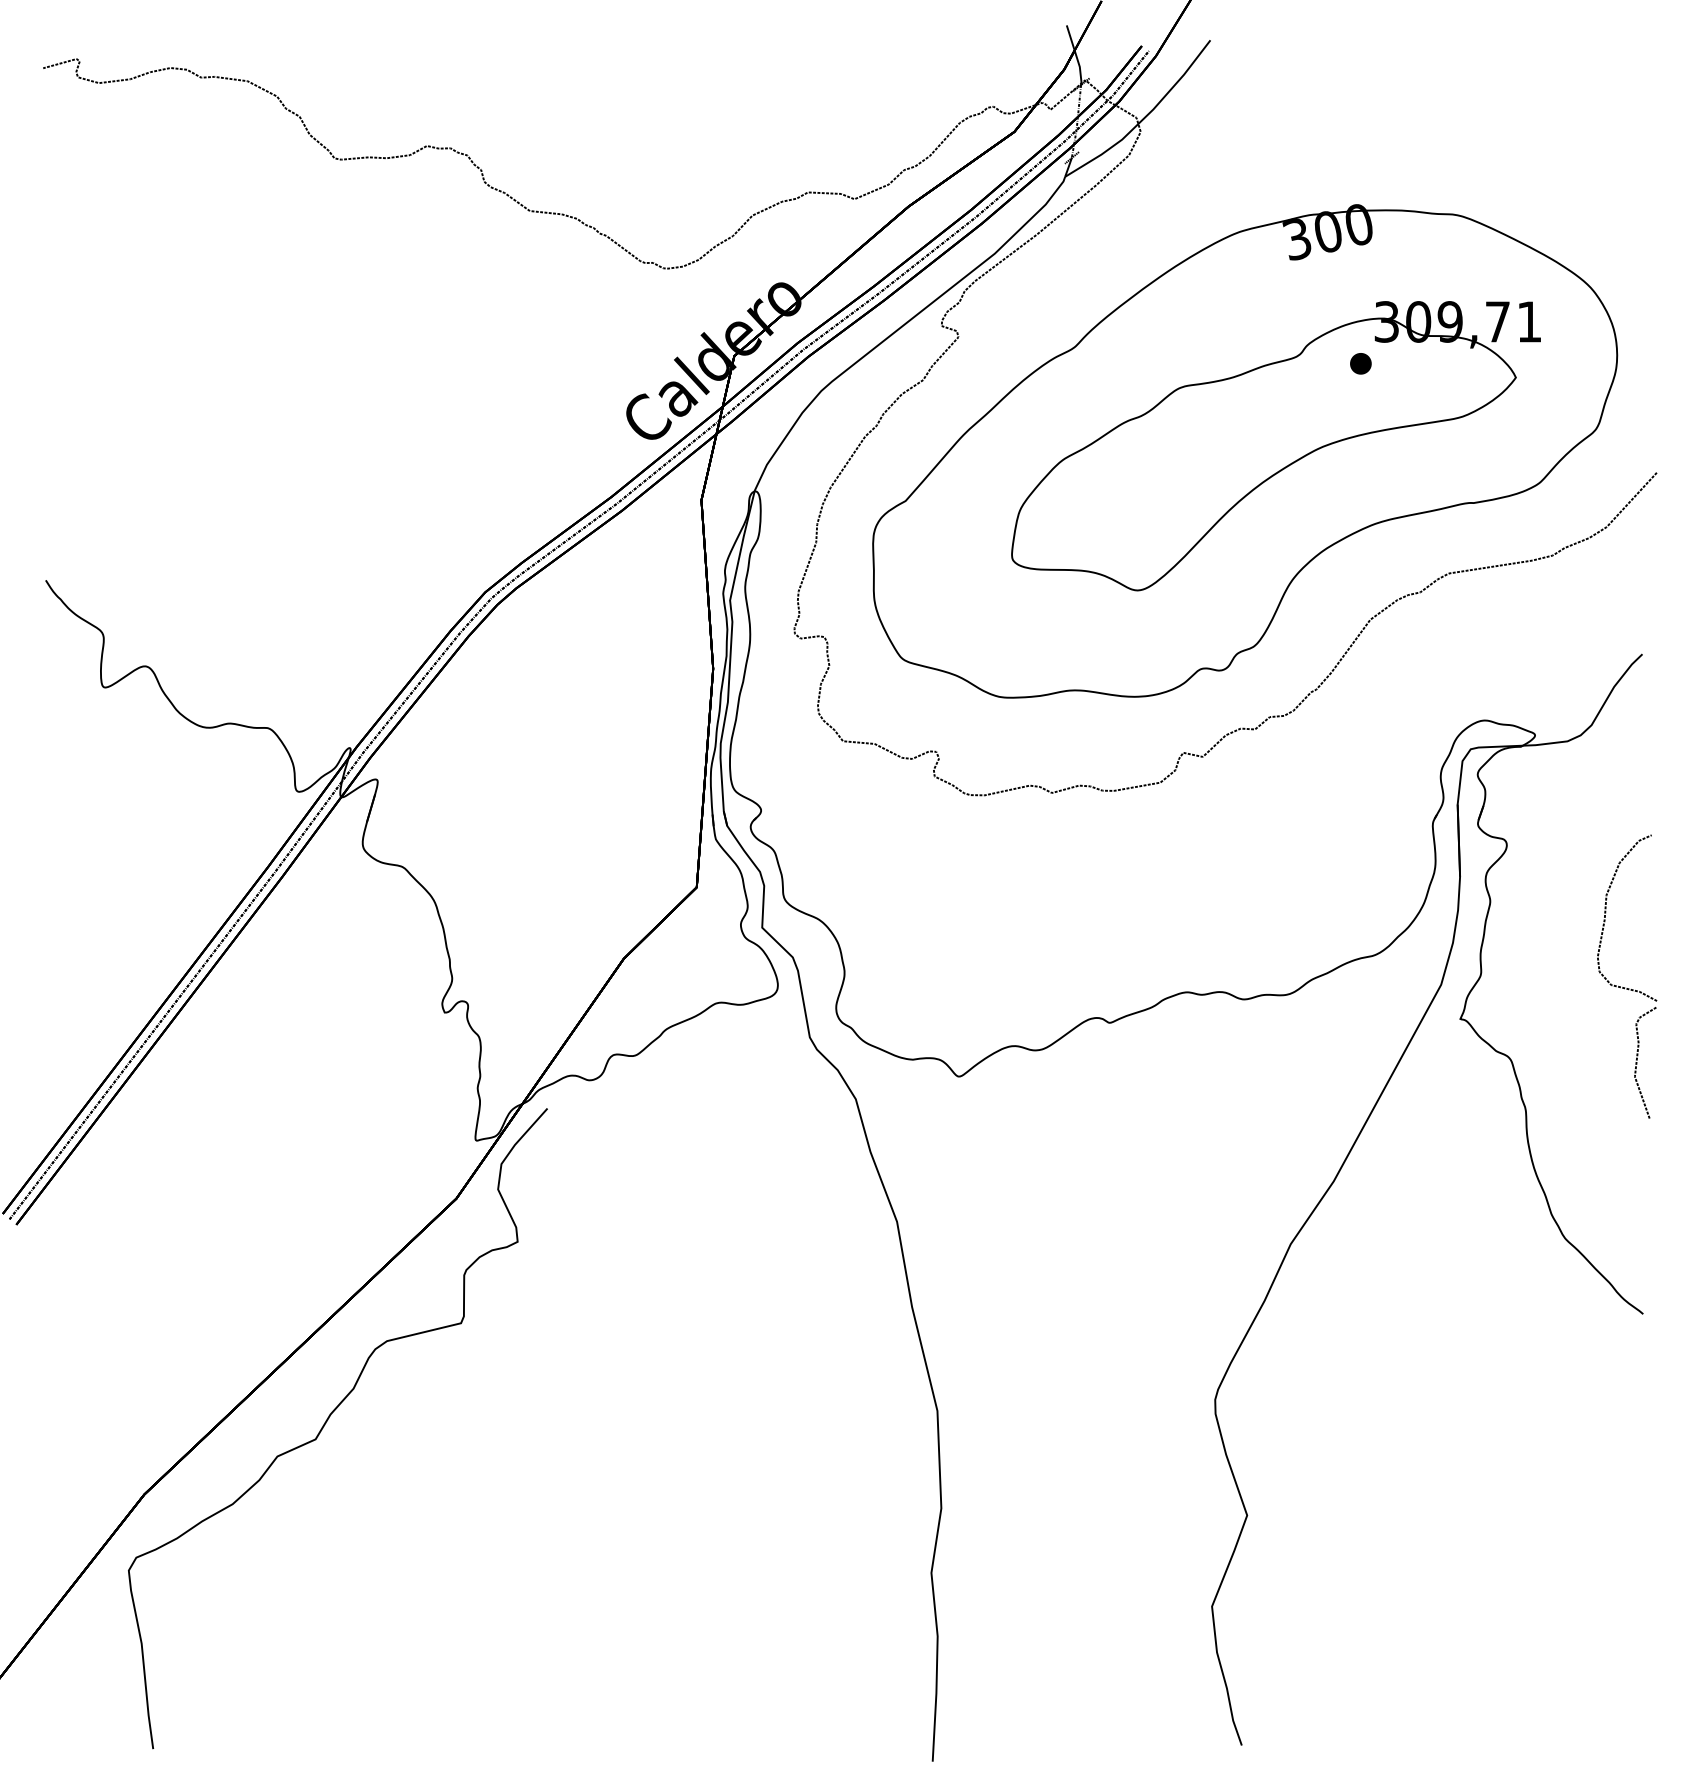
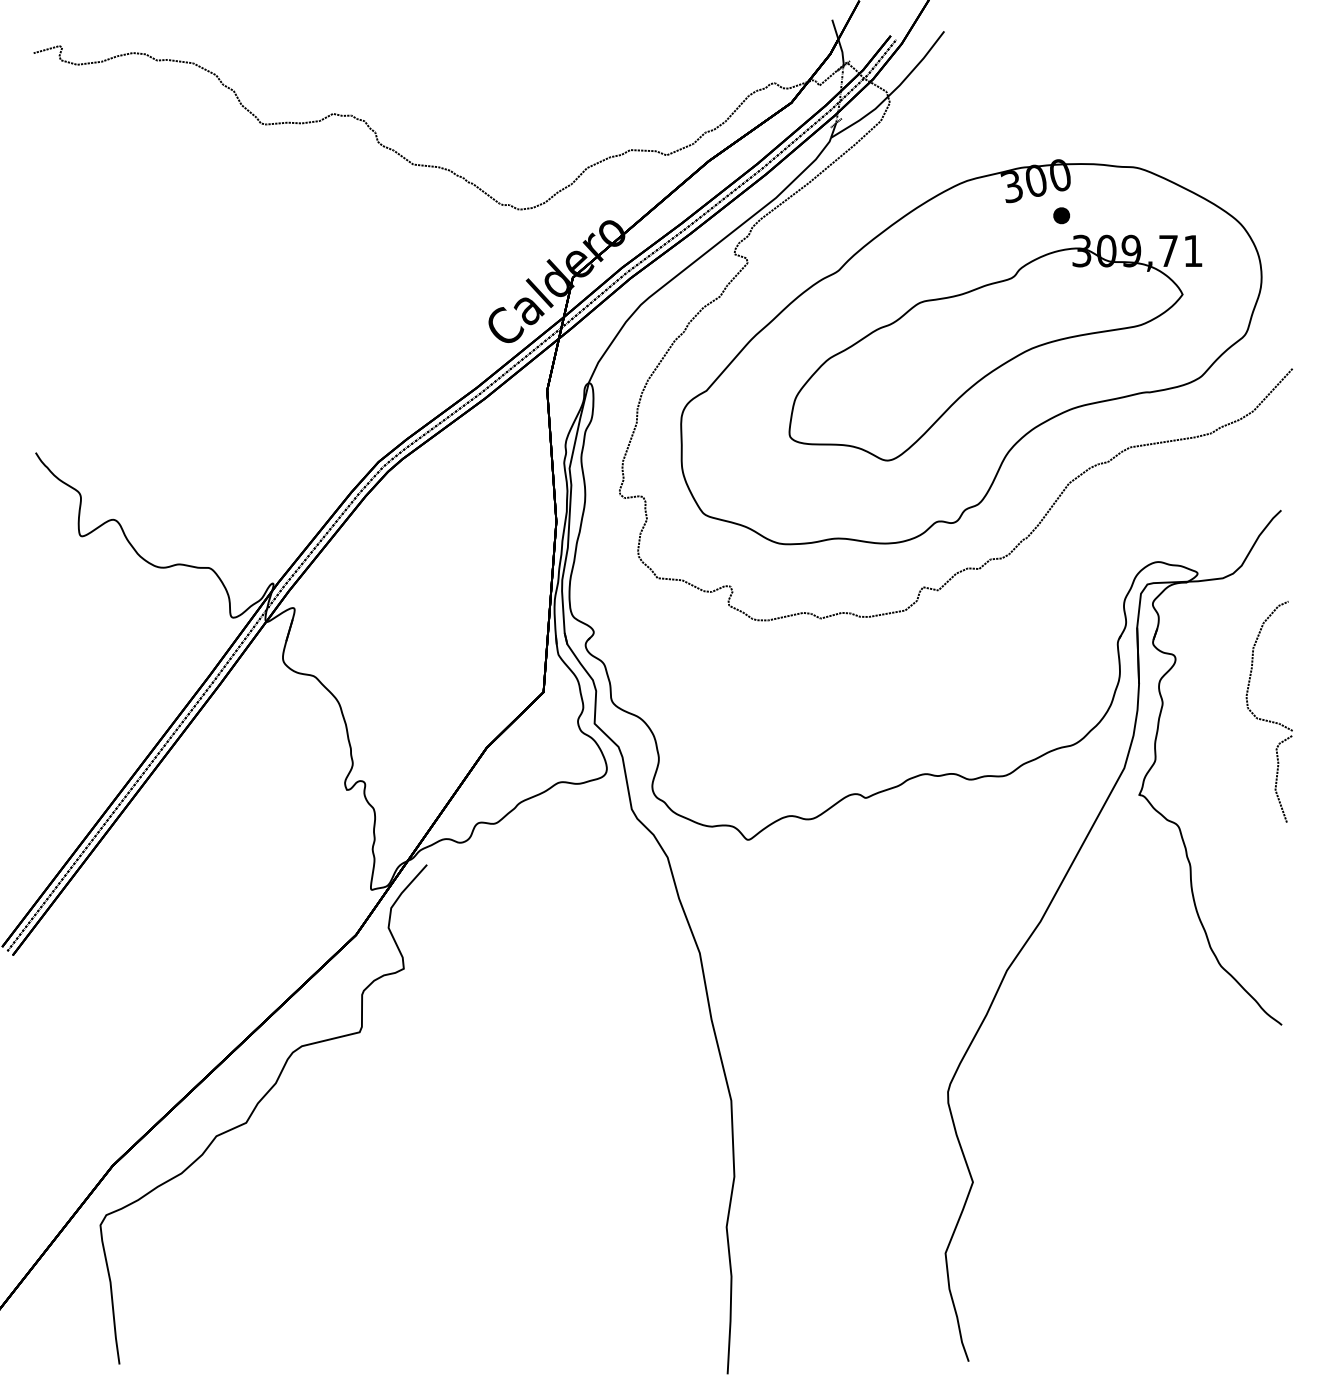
part: (1360, 363) -> (1061, 215), moved
part: (1623, 986) -> (1266, 719), moved

